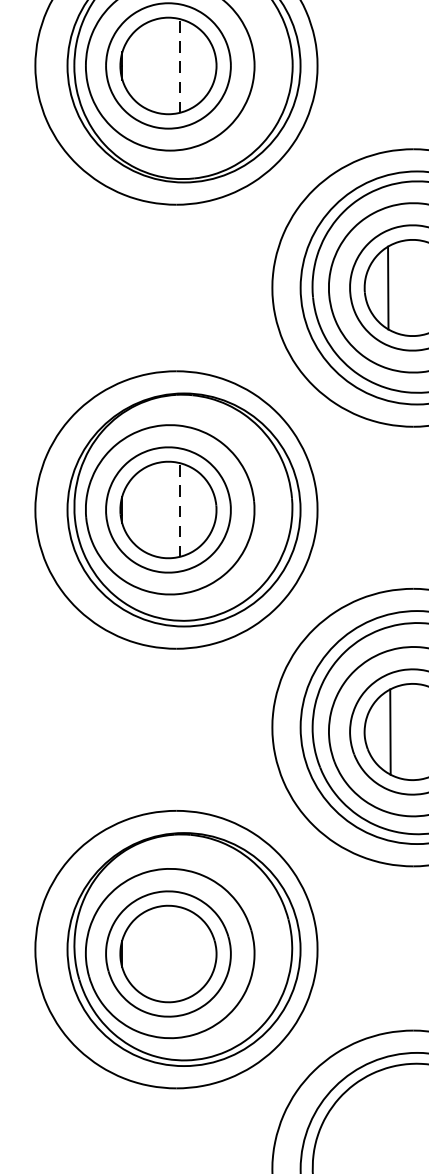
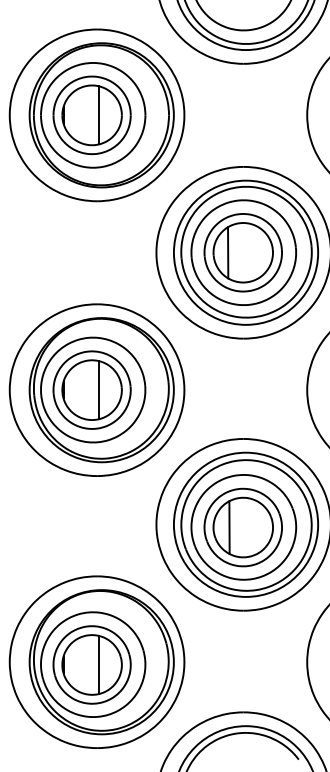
line: (180, 64) -> (99, 114), dashed -> solid
line: (180, 508) -> (99, 389), dashed -> solid
line: (180, 953) -> (99, 664), added

